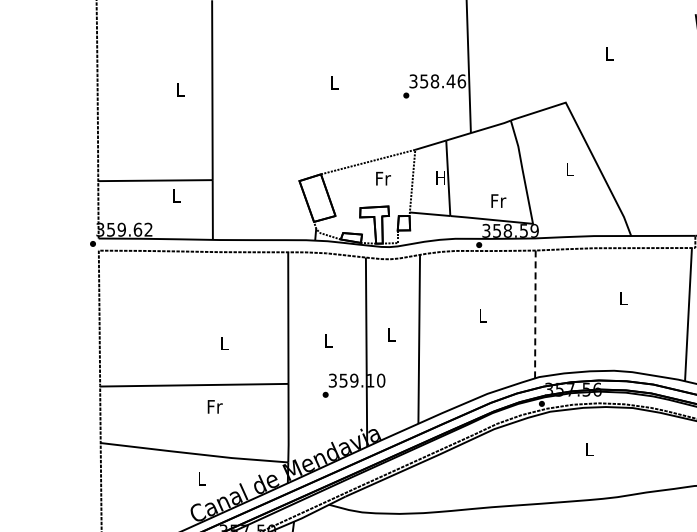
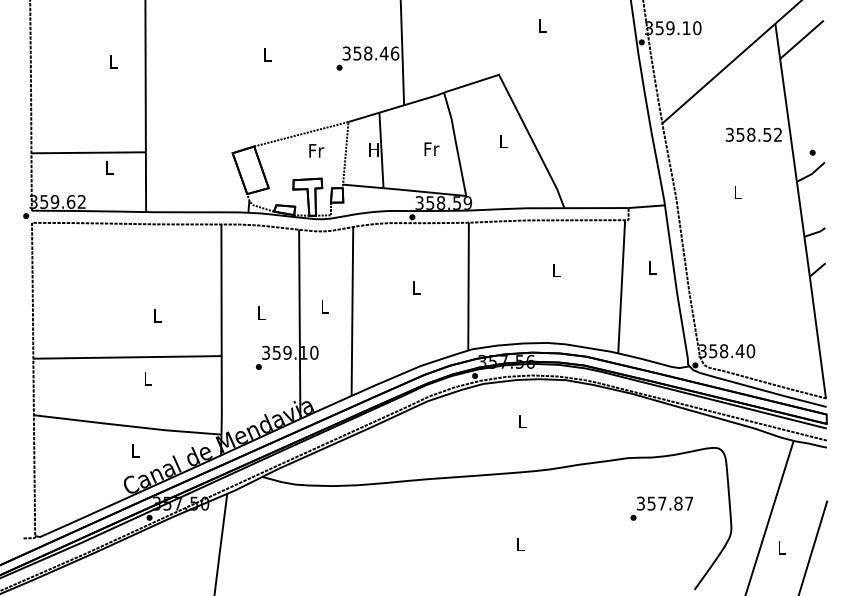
text: (498, 200) -> (431, 148), moved
line: (535, 314) -> (468, 286), dashed -> solid
text: (215, 406) -> (148, 378), Fr -> L

